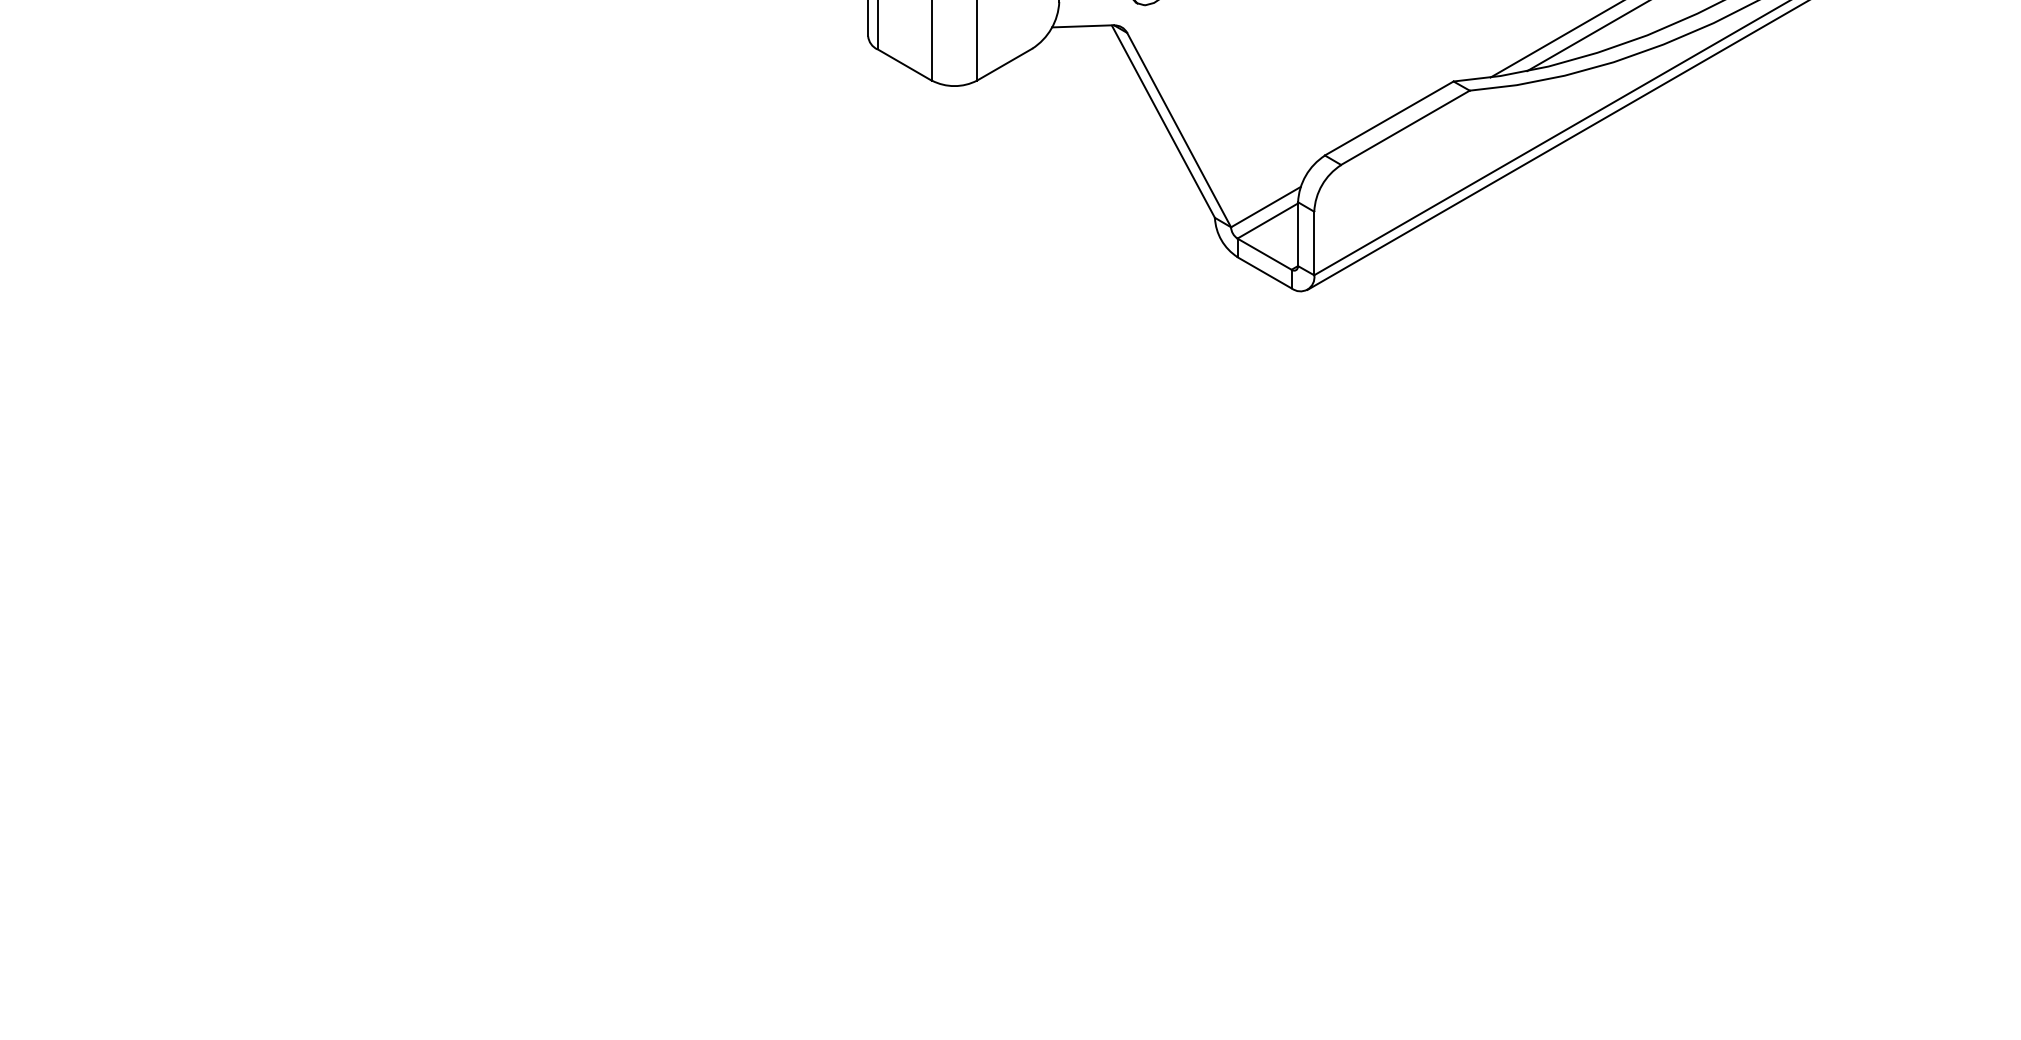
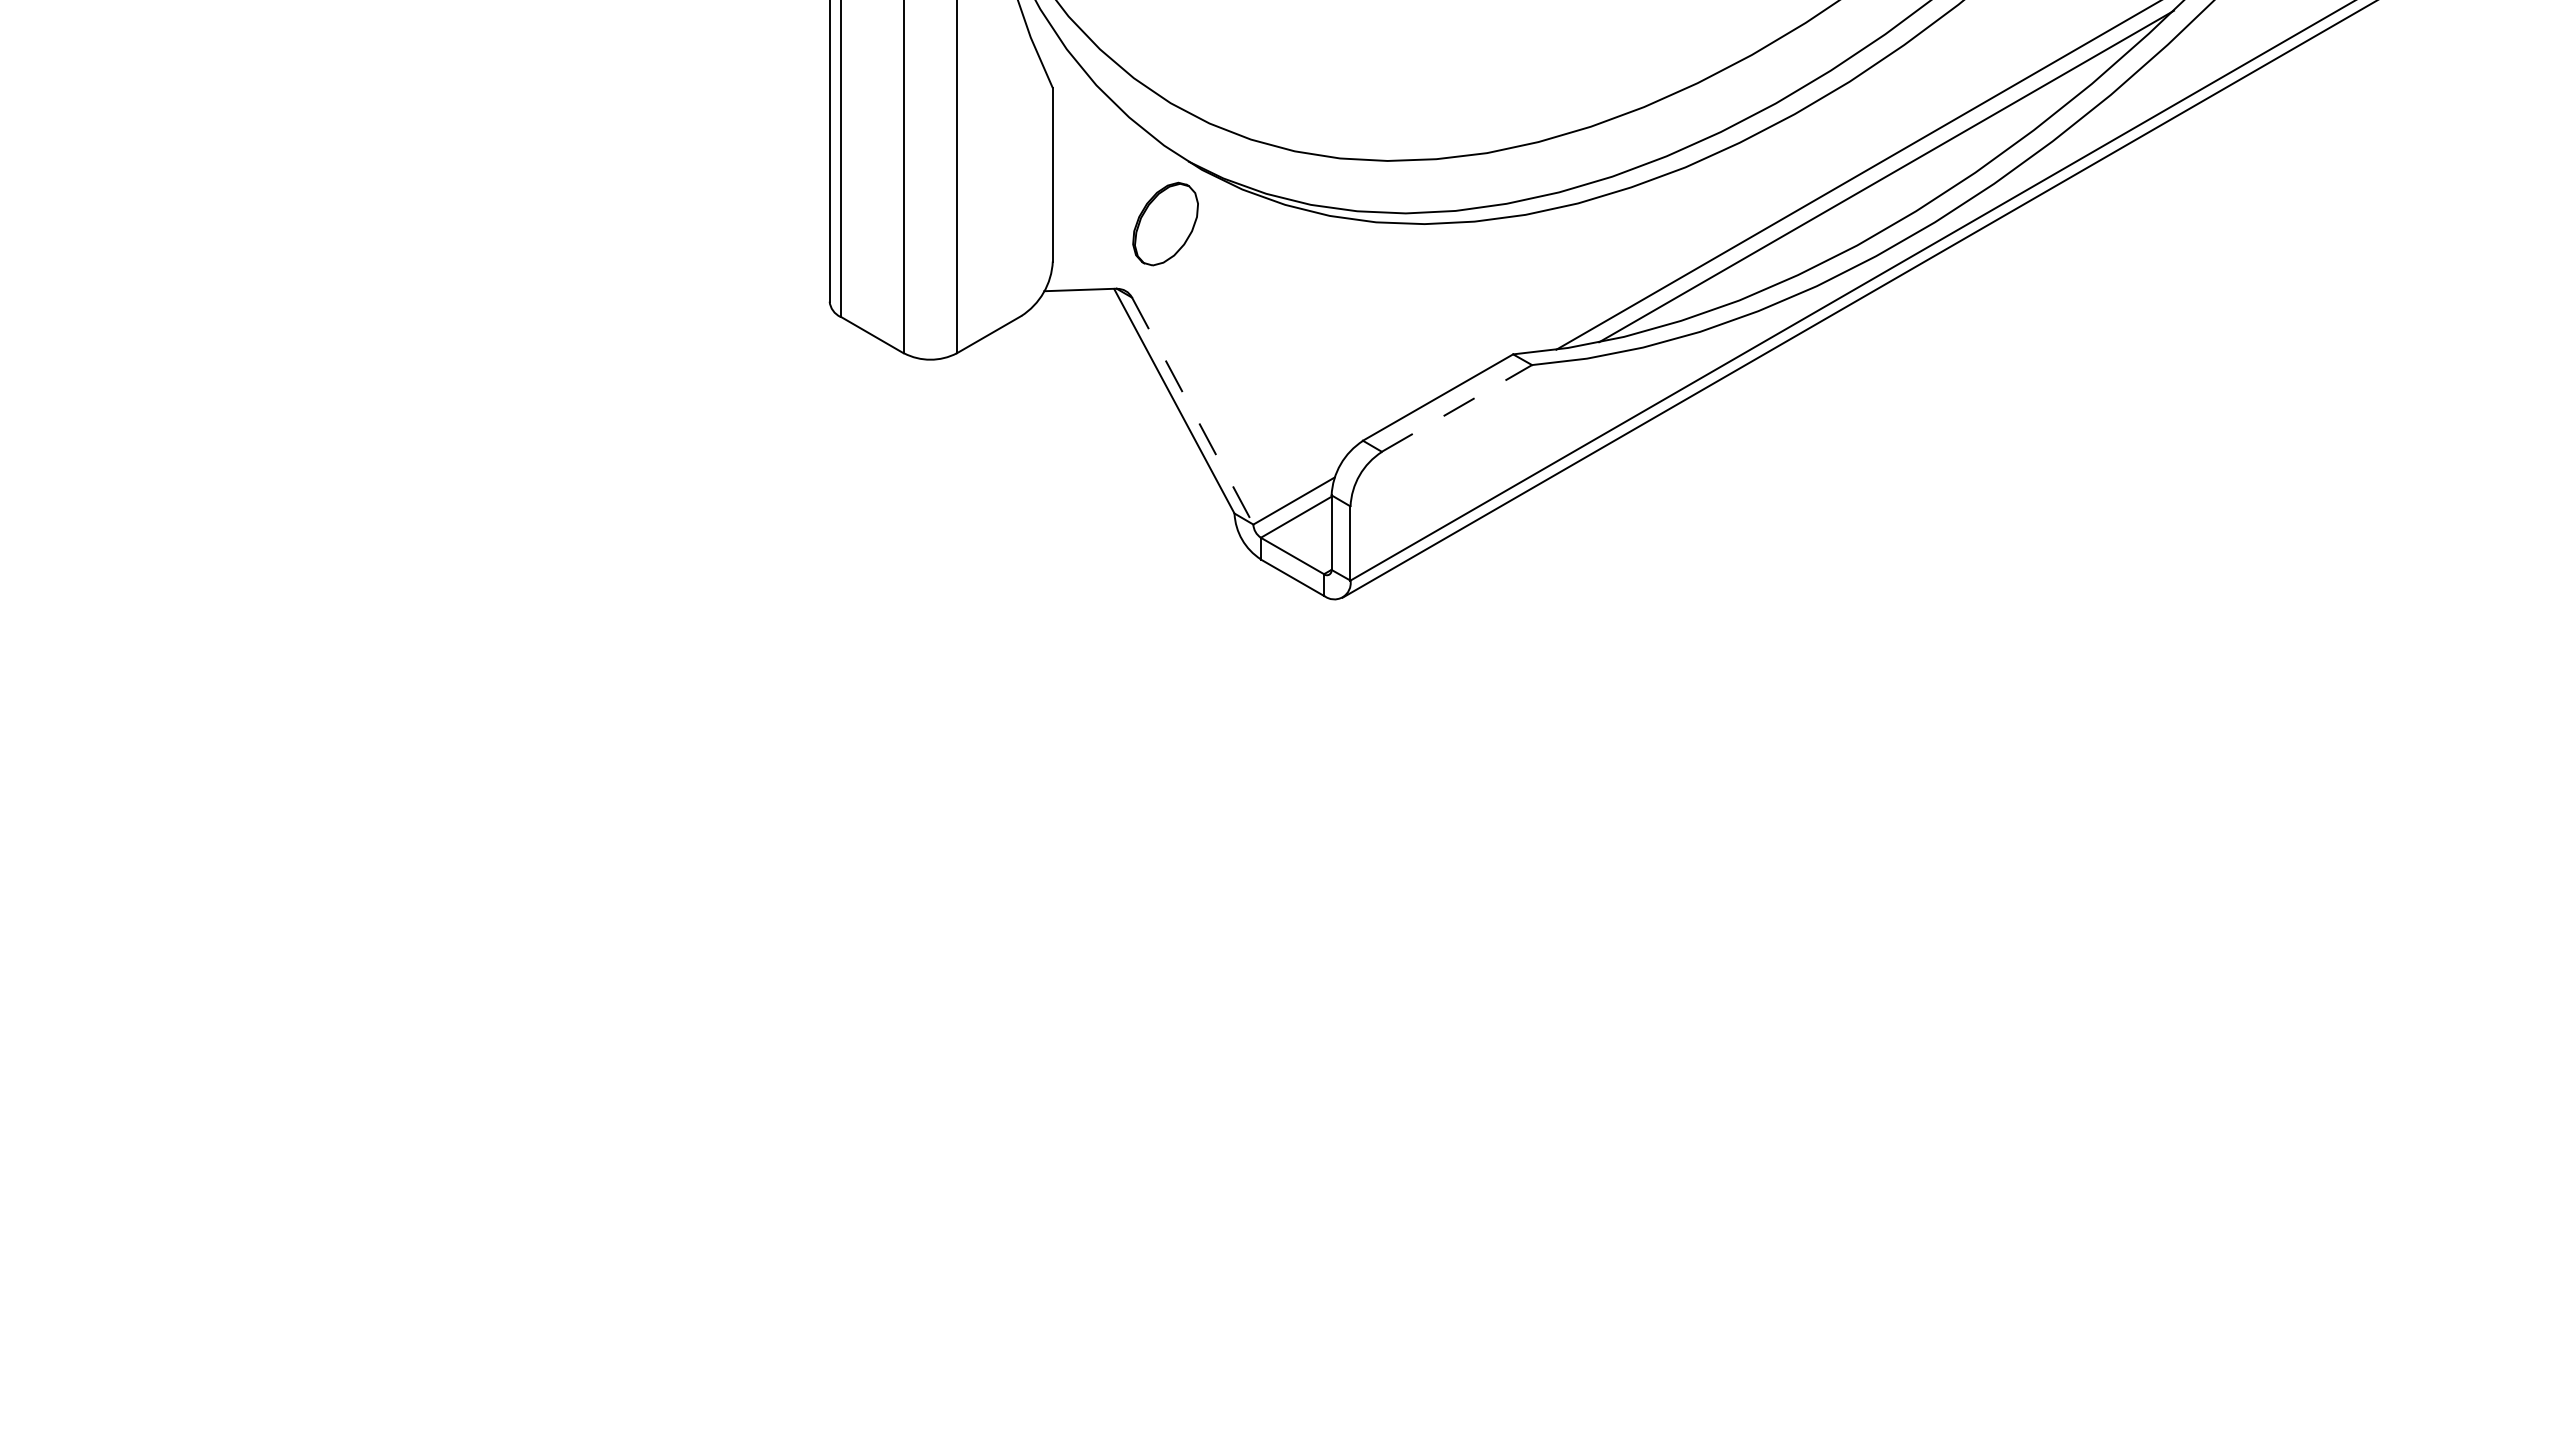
line: (1405, 127) -> (1456, 408), solid -> dashed
line: (1178, 130) -> (1192, 411), solid -> dashed

